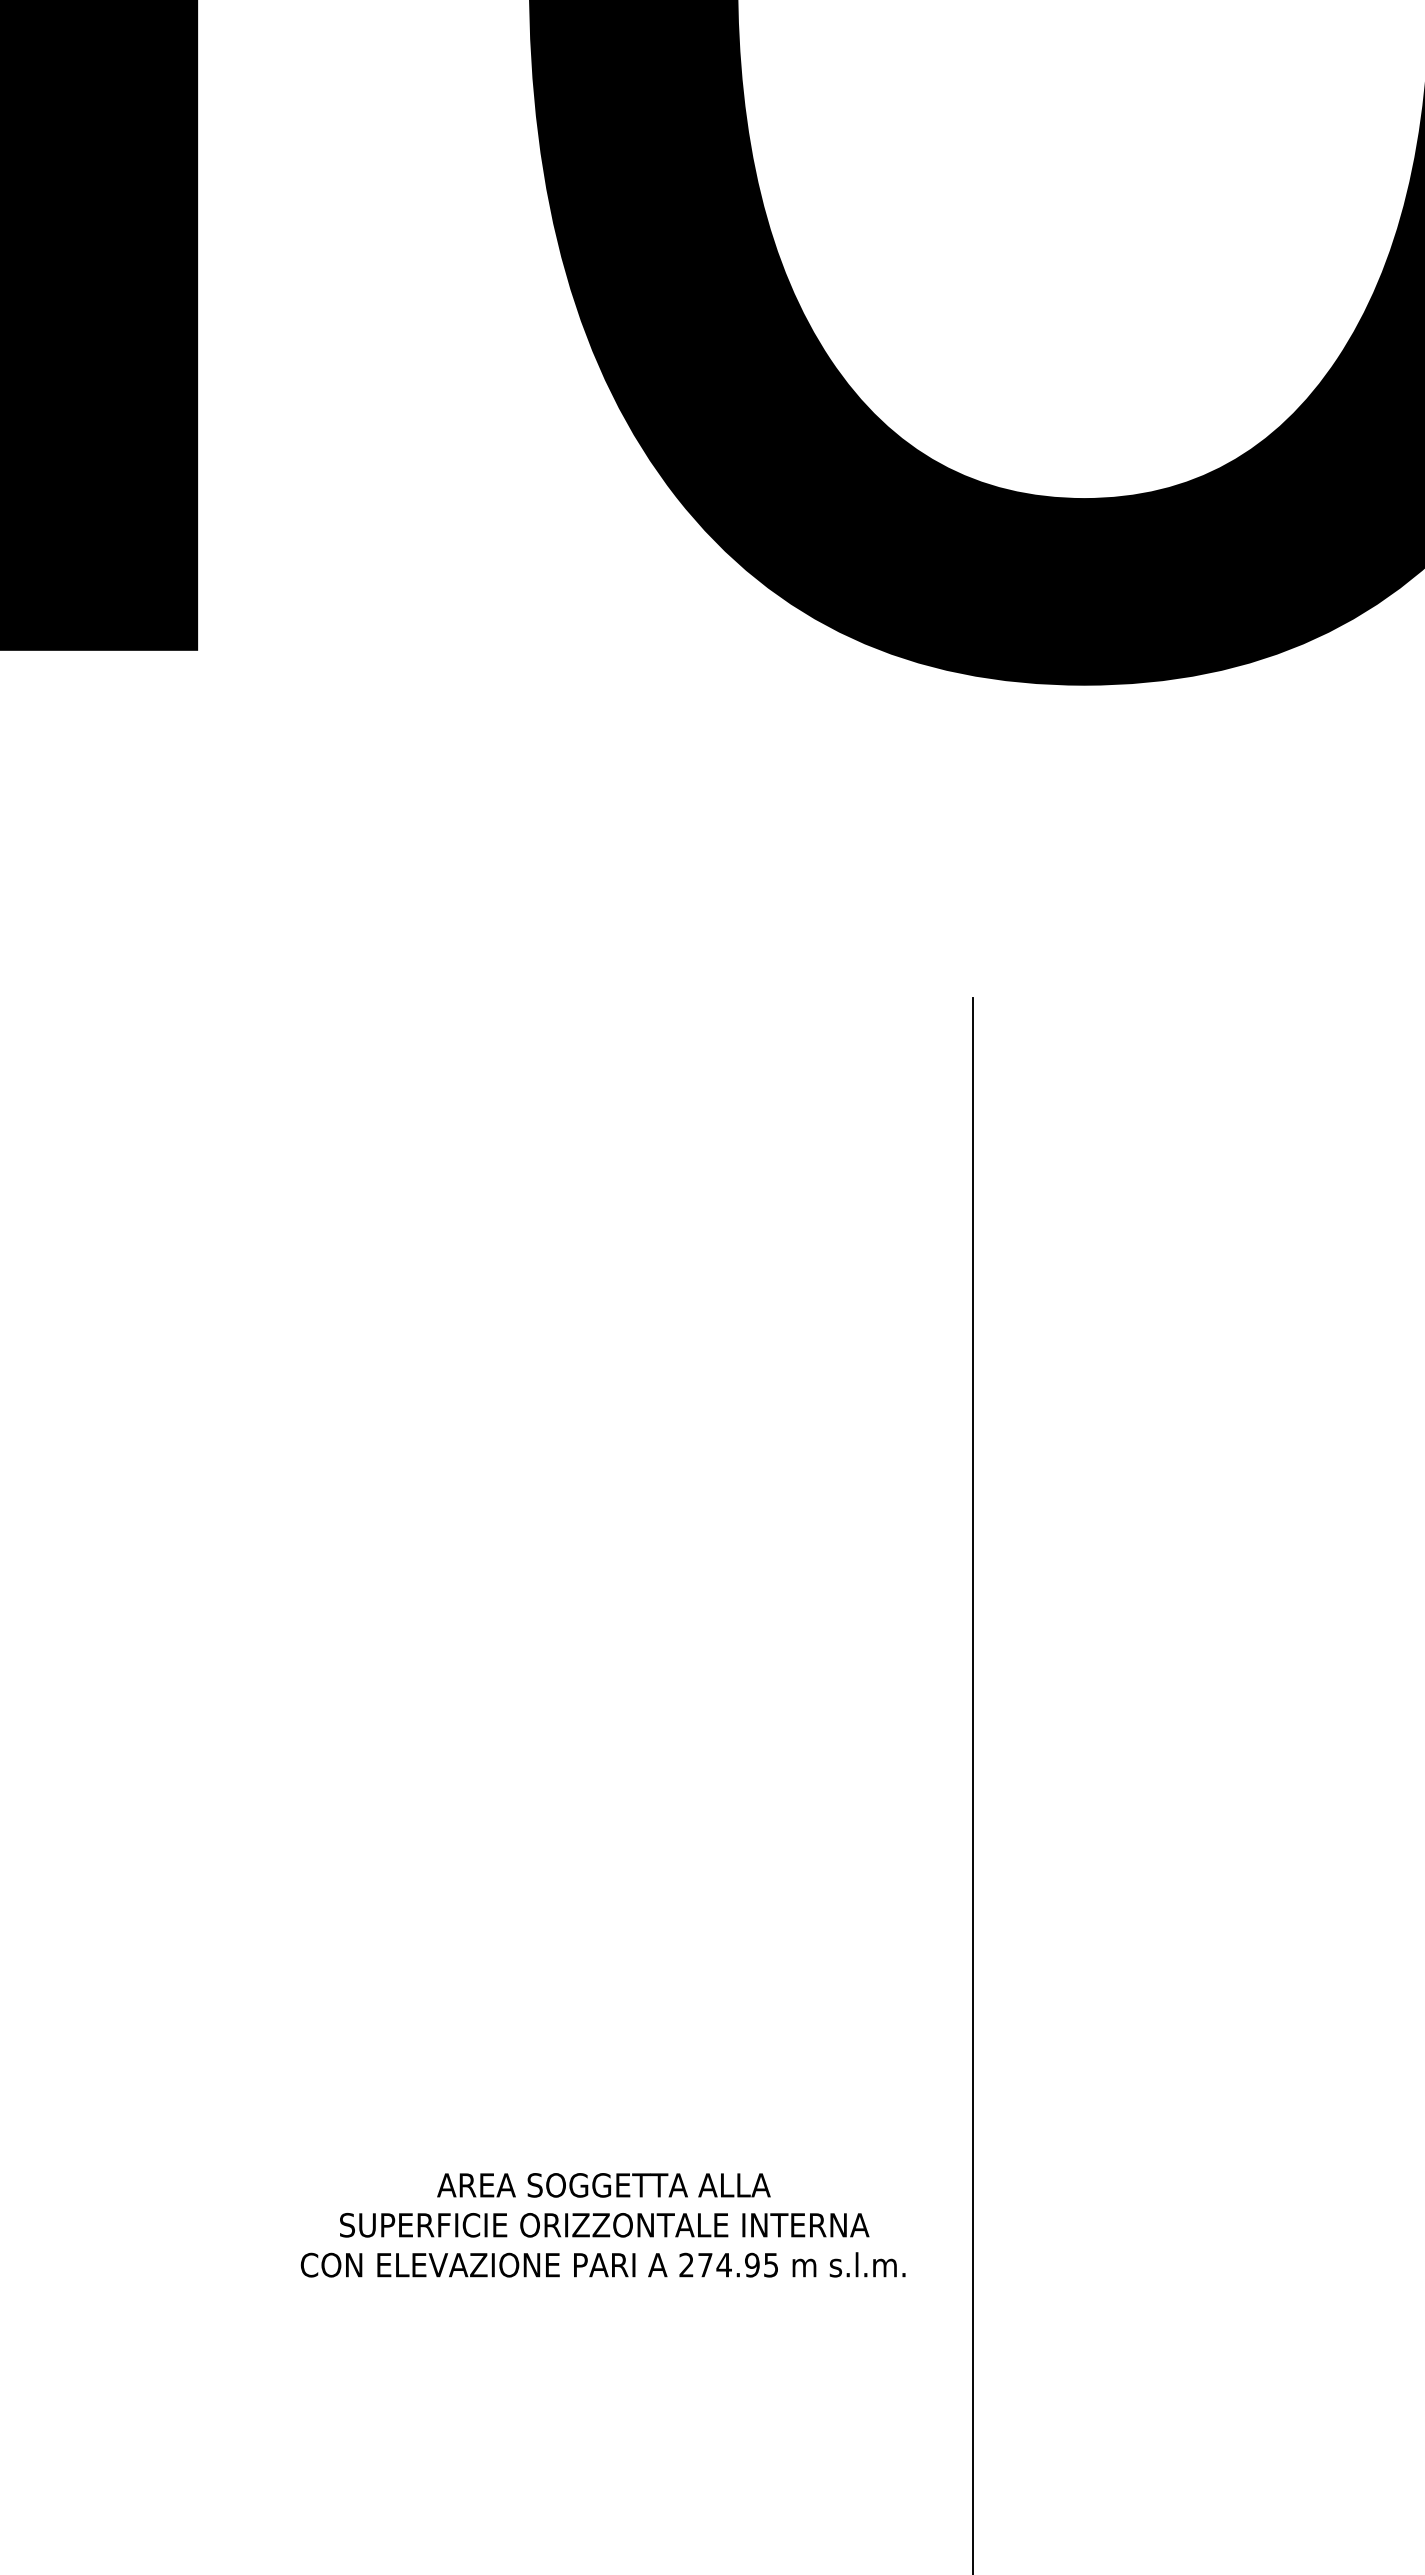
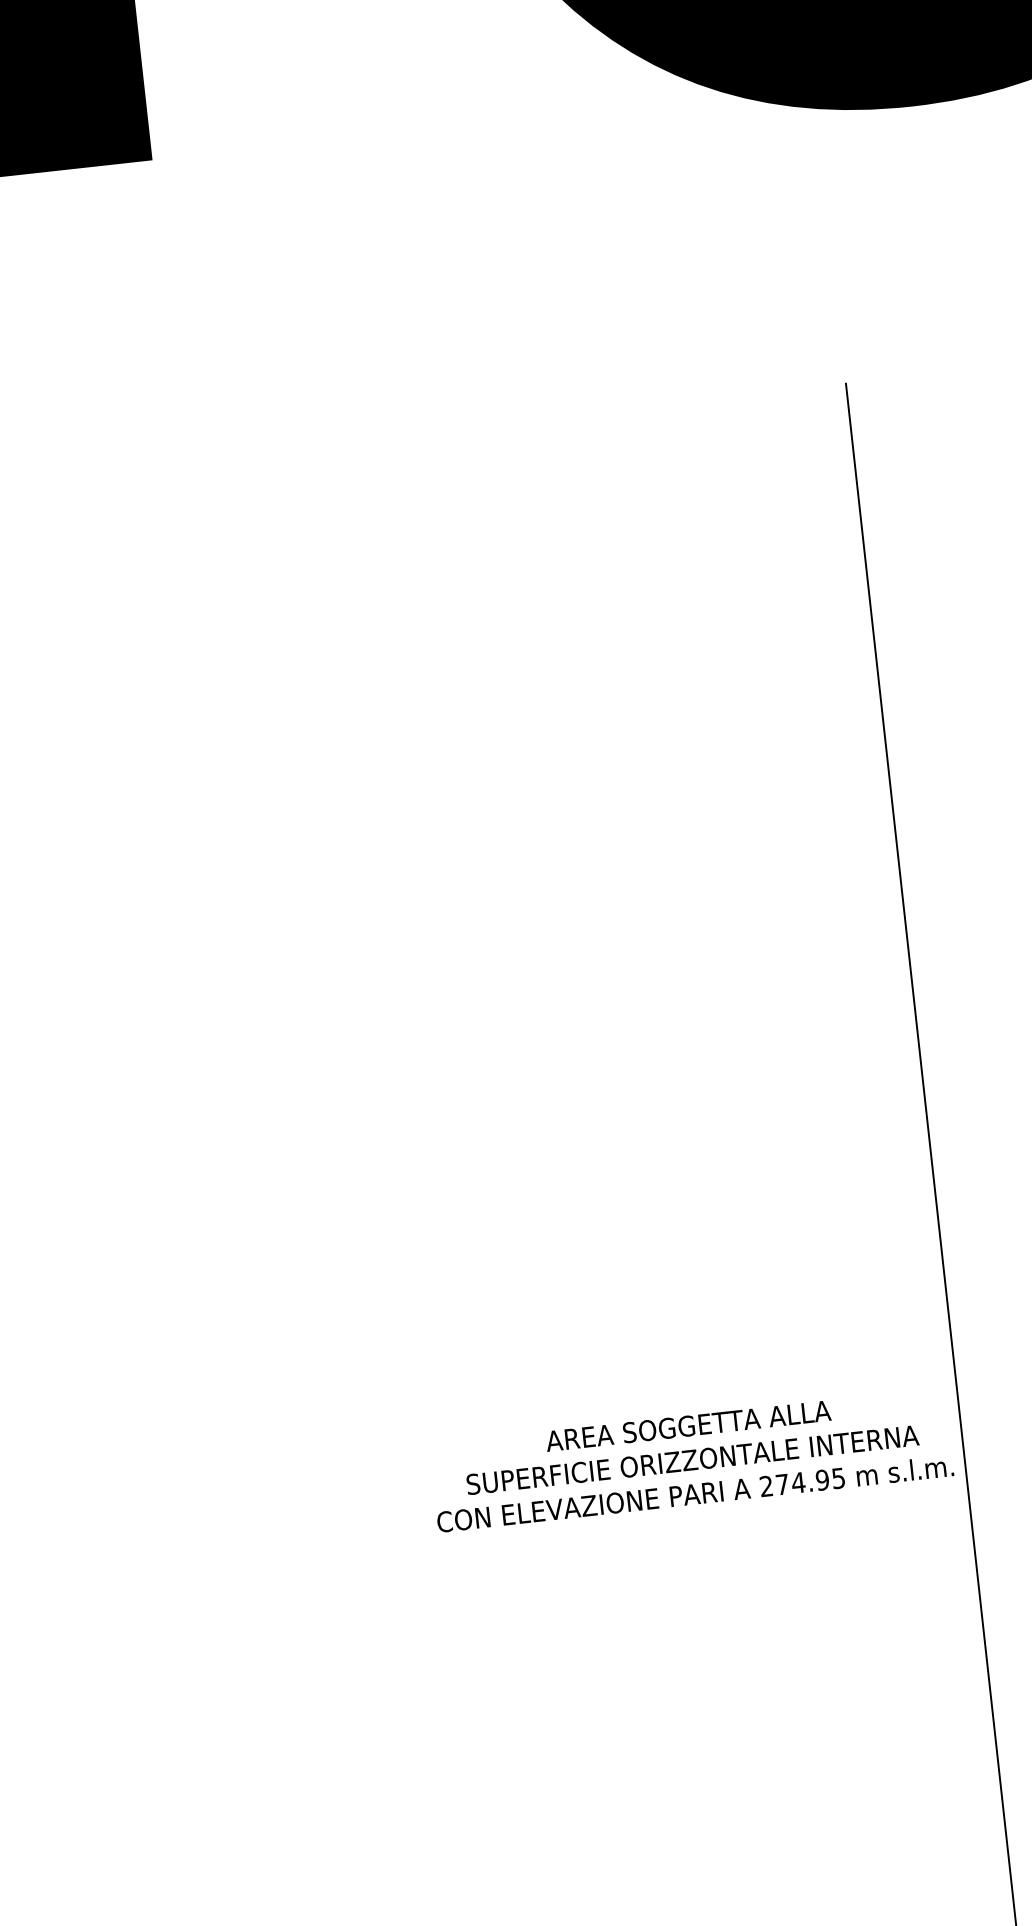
text: (602, 2225) -> (691, 1460), moved

